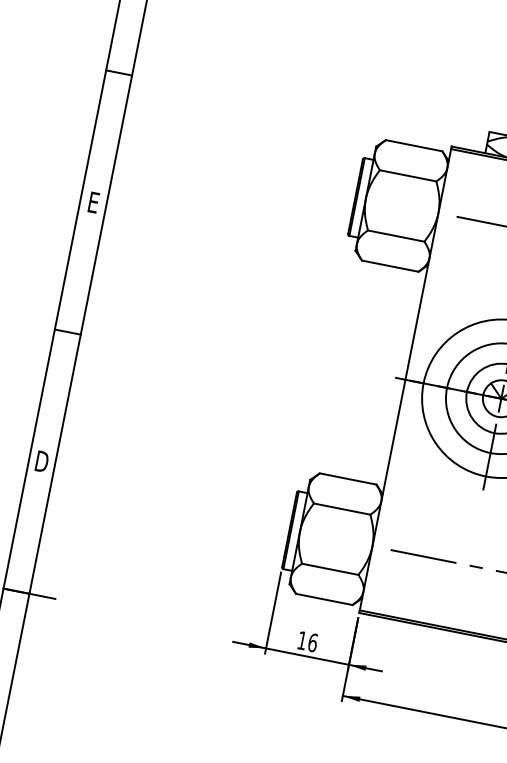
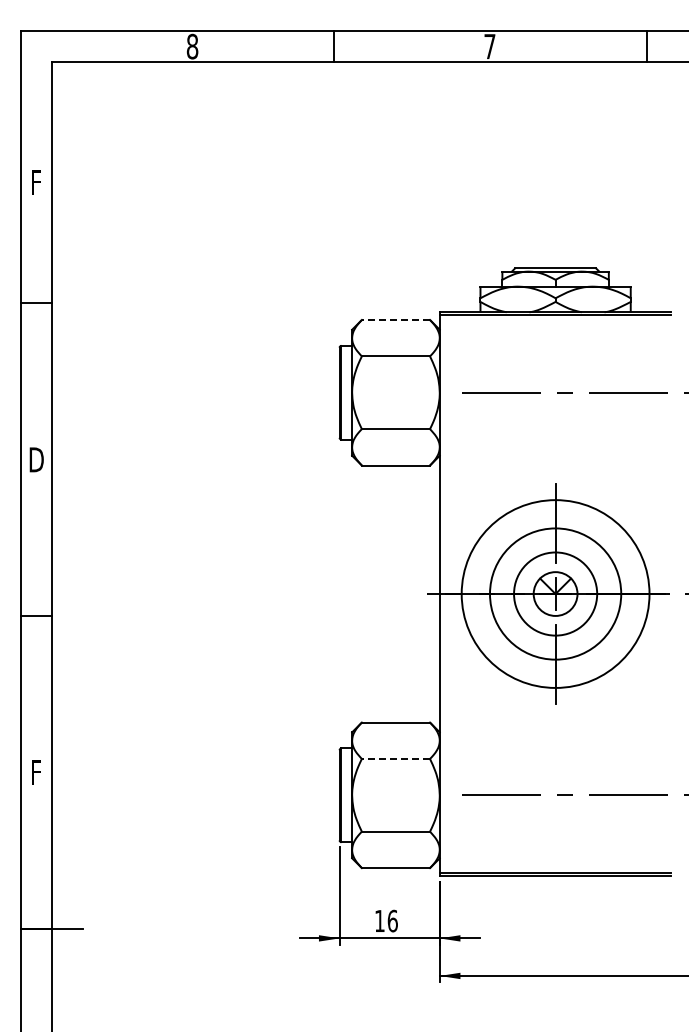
line: (413, 146) -> (395, 320), solid -> dashed
text: (93, 202) -> (36, 459), E -> D
text: (42, 461) -> (36, 772), D -> F
line: (341, 508) -> (395, 758), solid -> dashed

